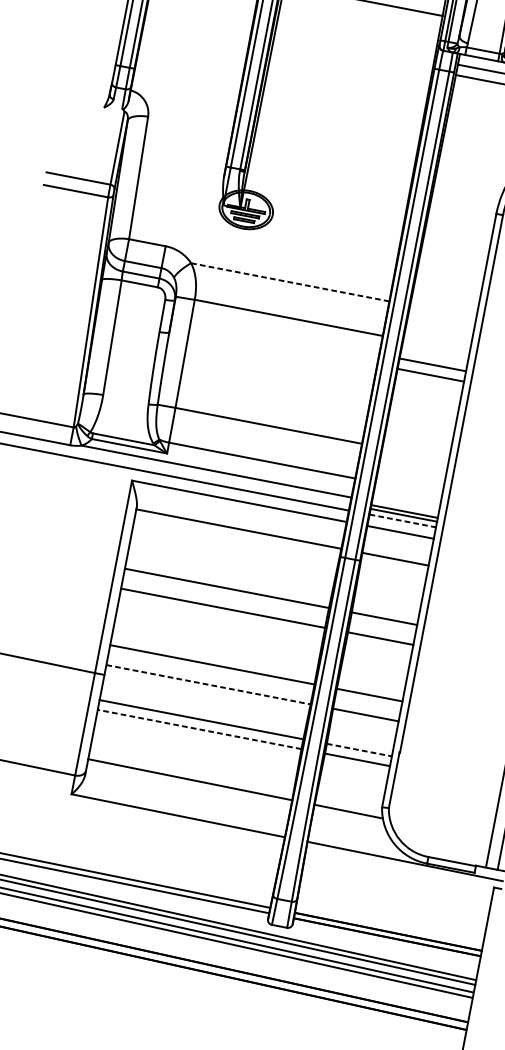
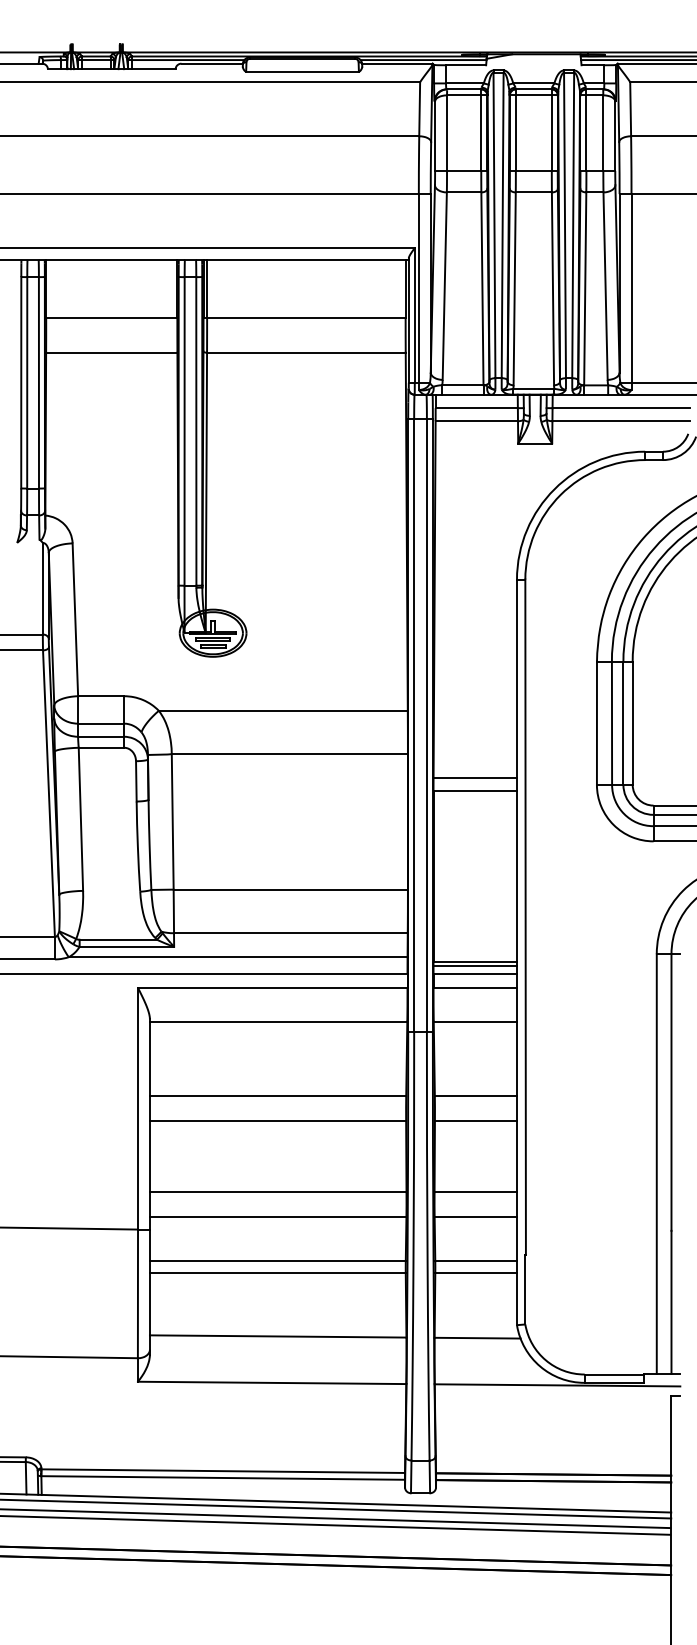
line: (290, 282) -> (283, 710), dashed -> solid
line: (403, 520) -> (475, 973), dashed -> solid
line: (208, 685) -> (278, 1217), dashed -> solid
line: (199, 729) -> (277, 1273), dashed -> solid
line: (359, 750) -> (476, 1261), dashed -> solid

